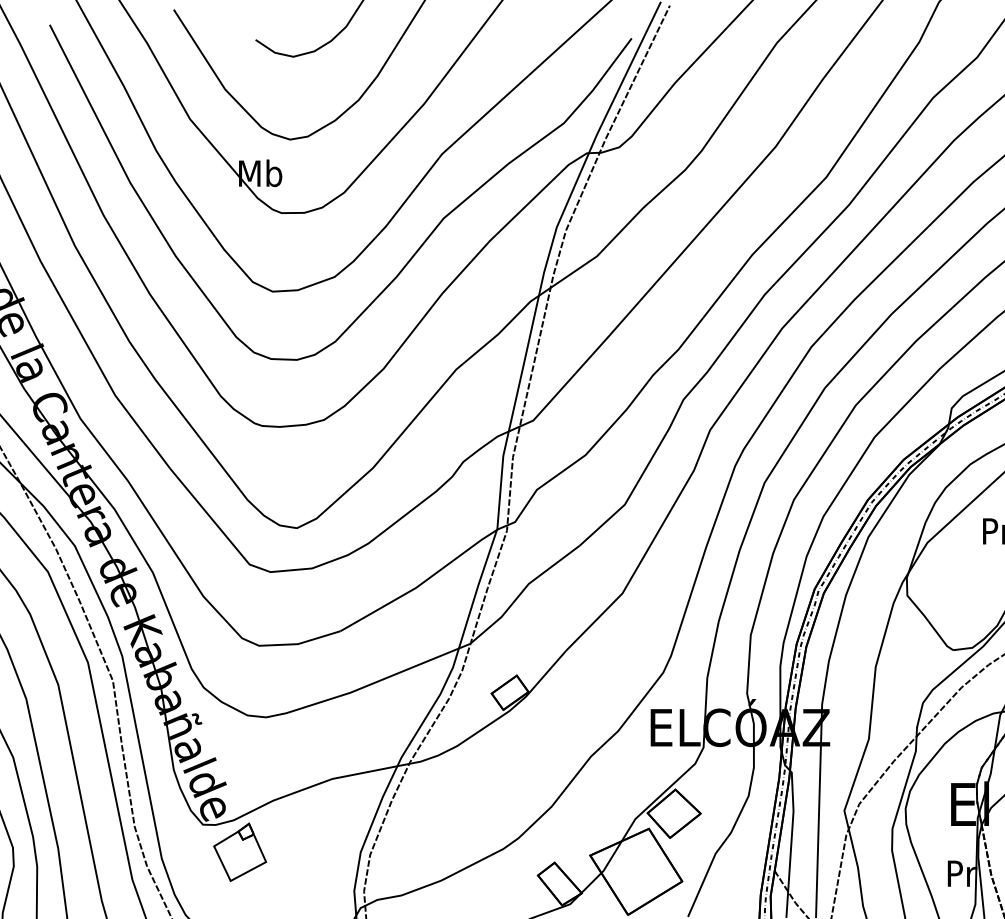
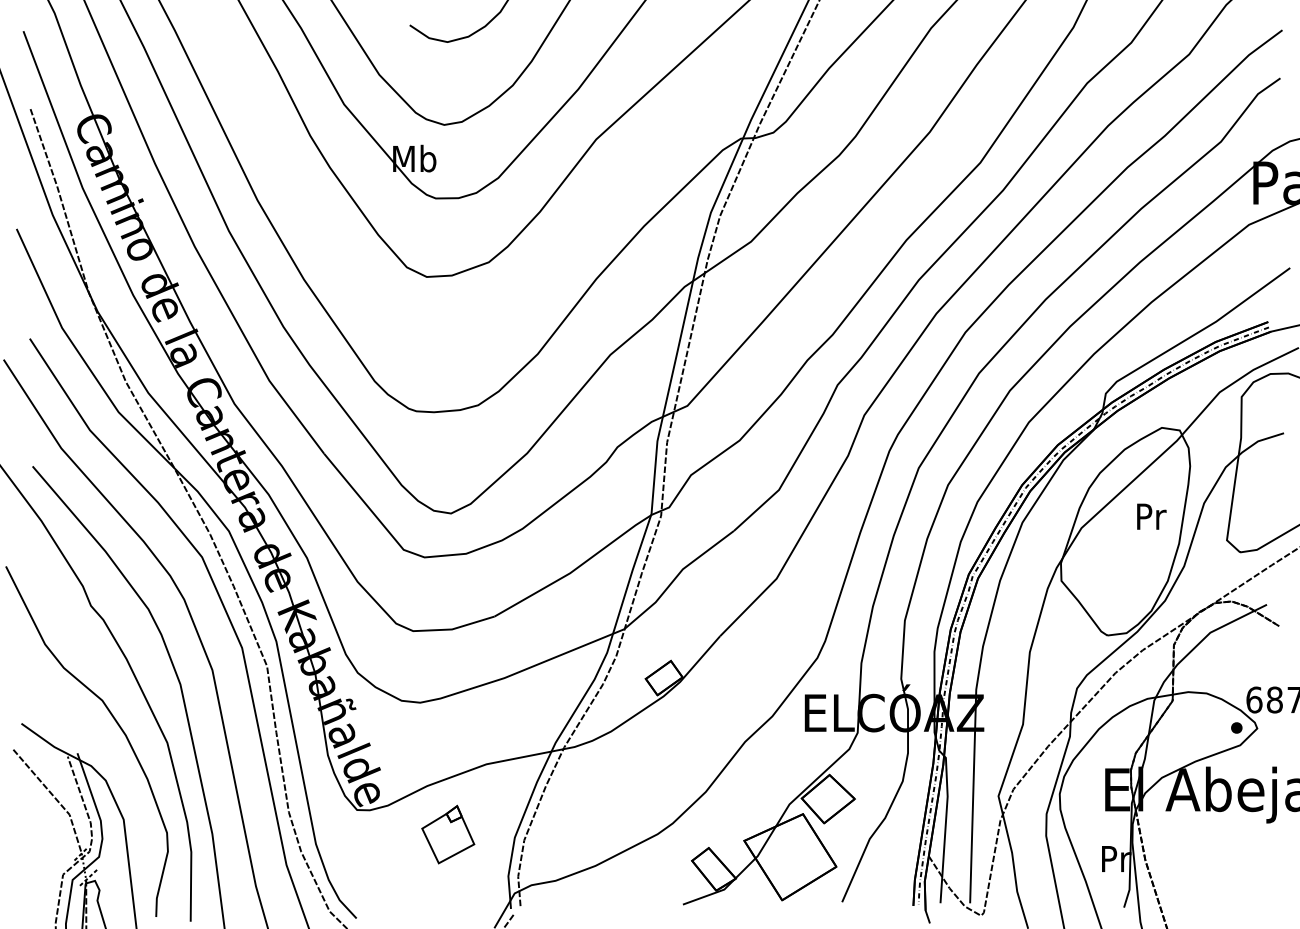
curve: (413, 254) -> (567, 239), removed
part: (240, 852) -> (448, 834), moved

